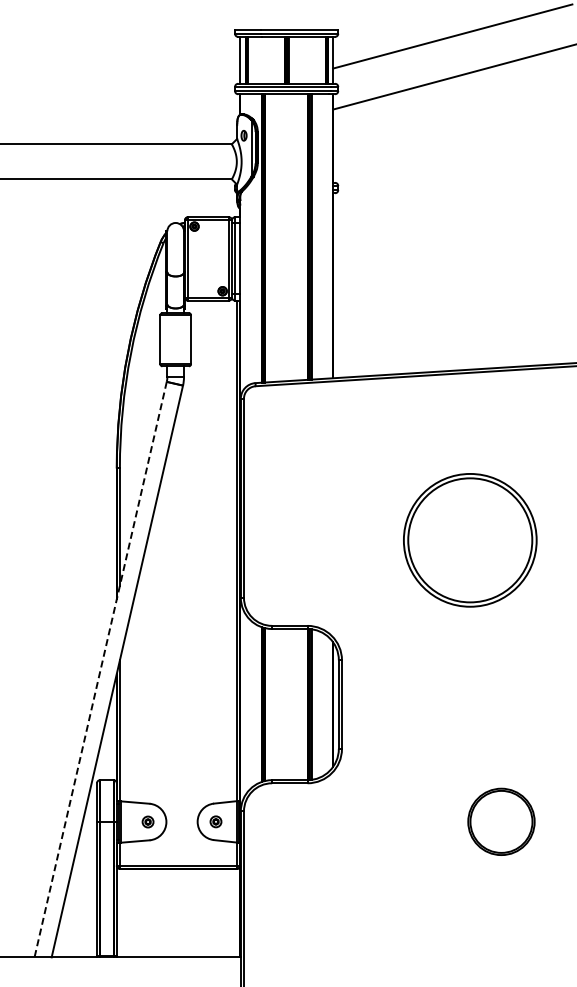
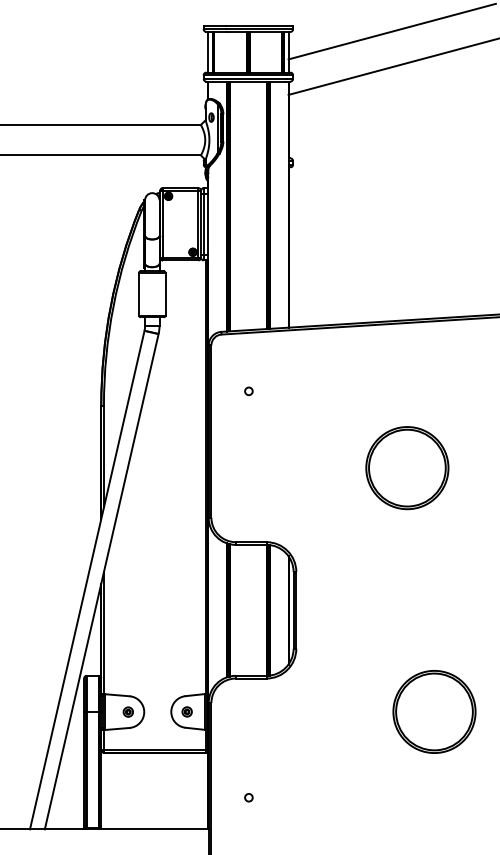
circle: (287, 451) -> (249, 391), added
part: (469, 540) -> (406, 468), size x0.71
line: (100, 670) -> (87, 580), dashed -> solid
part: (501, 821) -> (434, 711), size x1.43
circle: (287, 920) -> (249, 797), added

